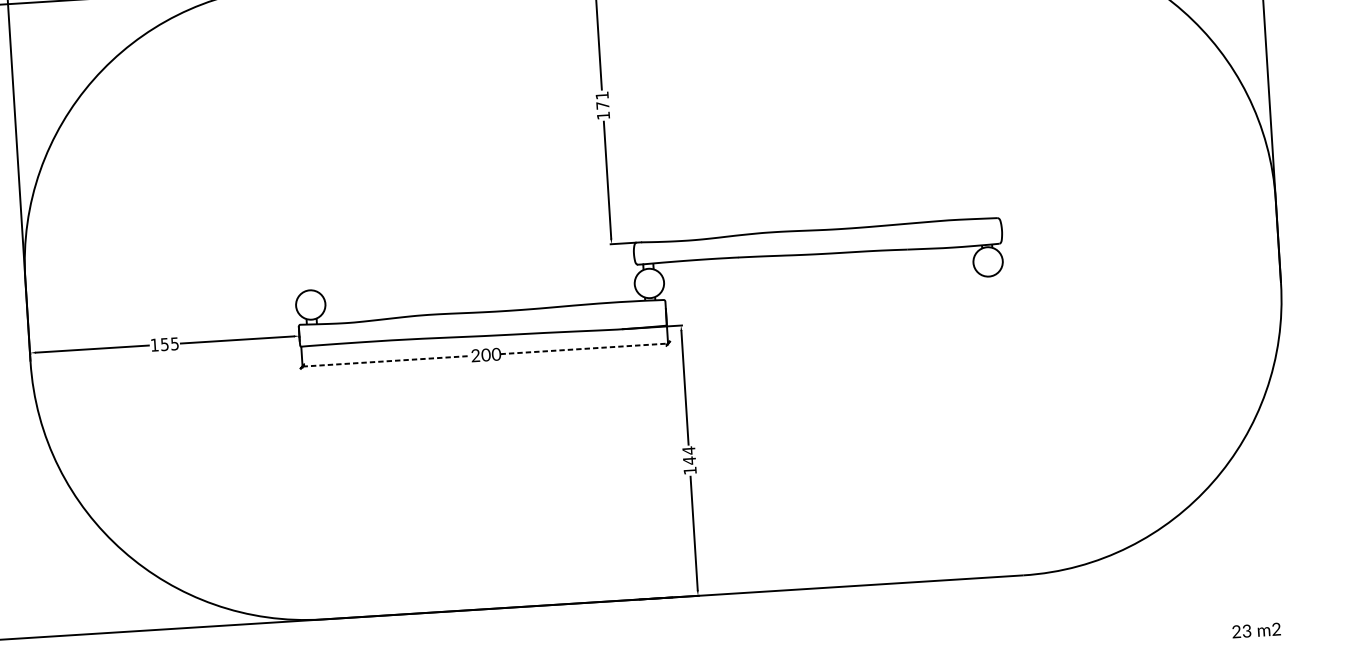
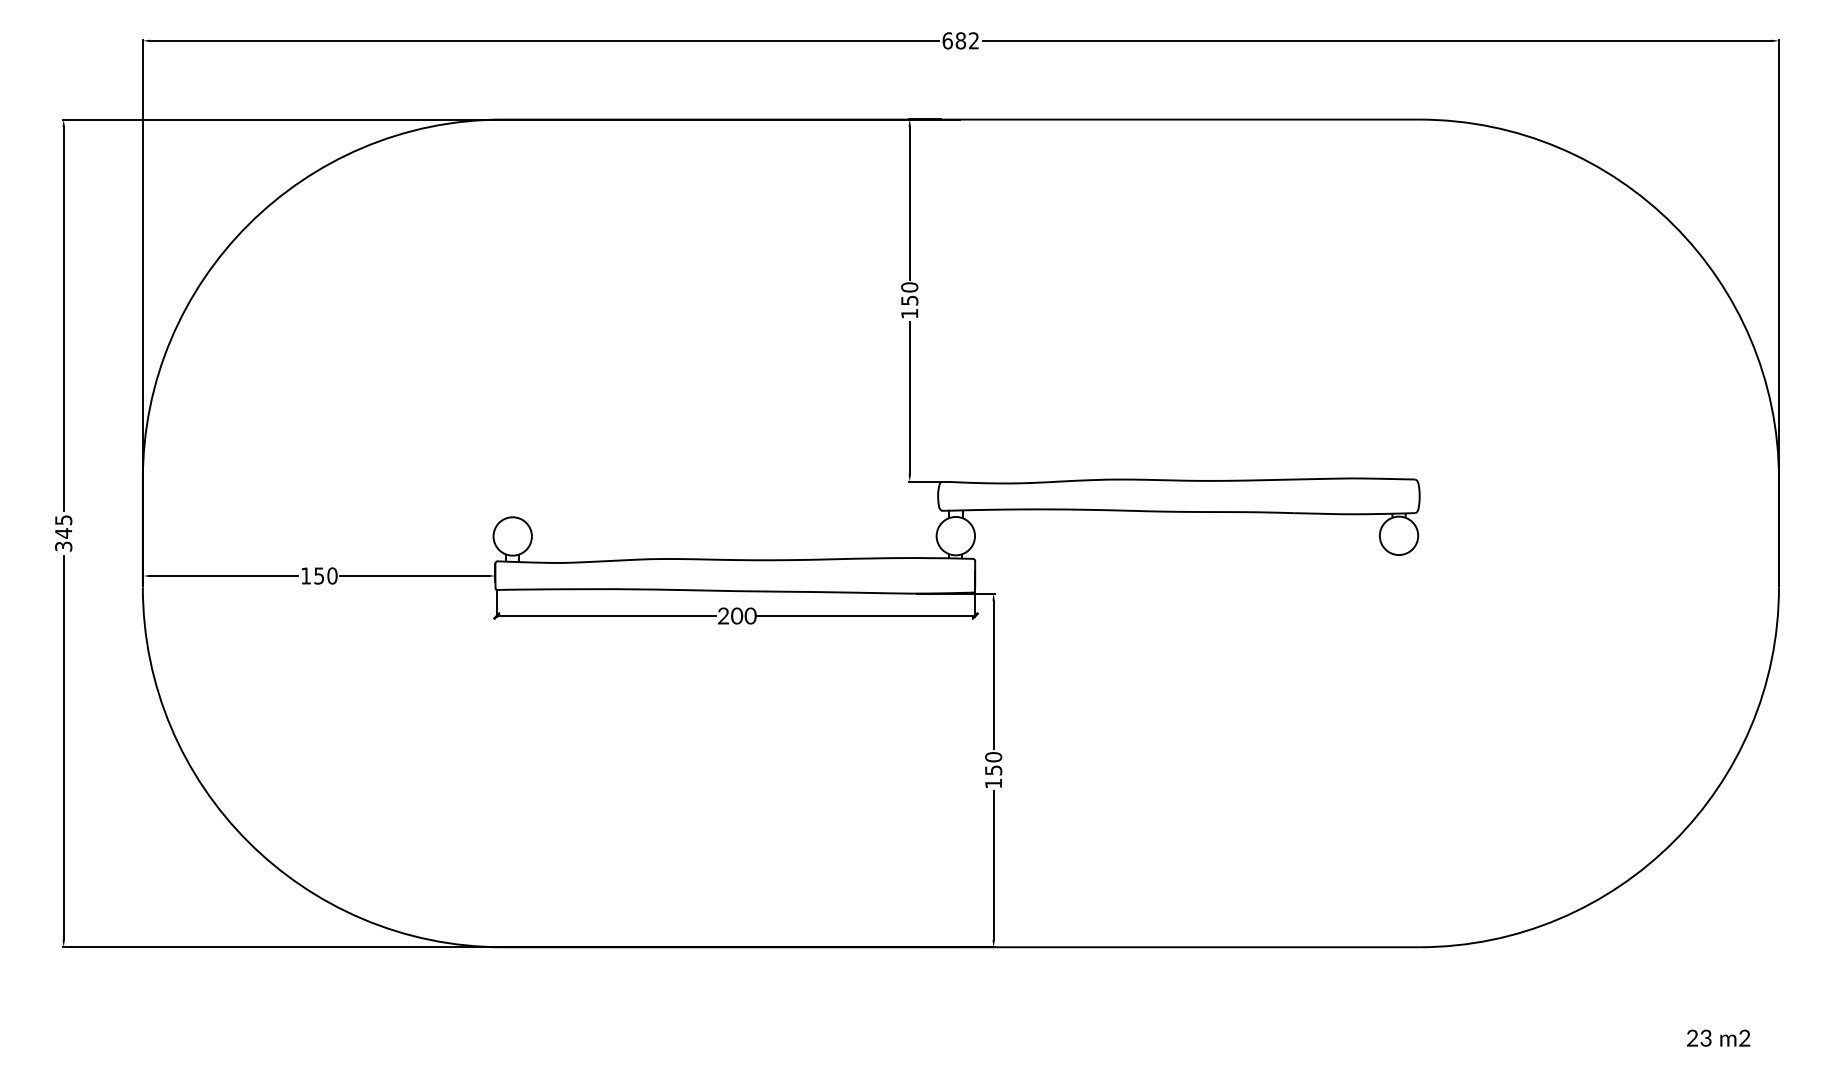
text: (602, 100) -> (909, 293), 171 -> 150
text: (174, 343) -> (332, 575), 155 -> 150
line: (584, 349) -> (865, 616), dashed -> solid
line: (386, 361) -> (606, 616), dashed -> solid
text: (689, 455) -> (993, 763), 144 -> 150

